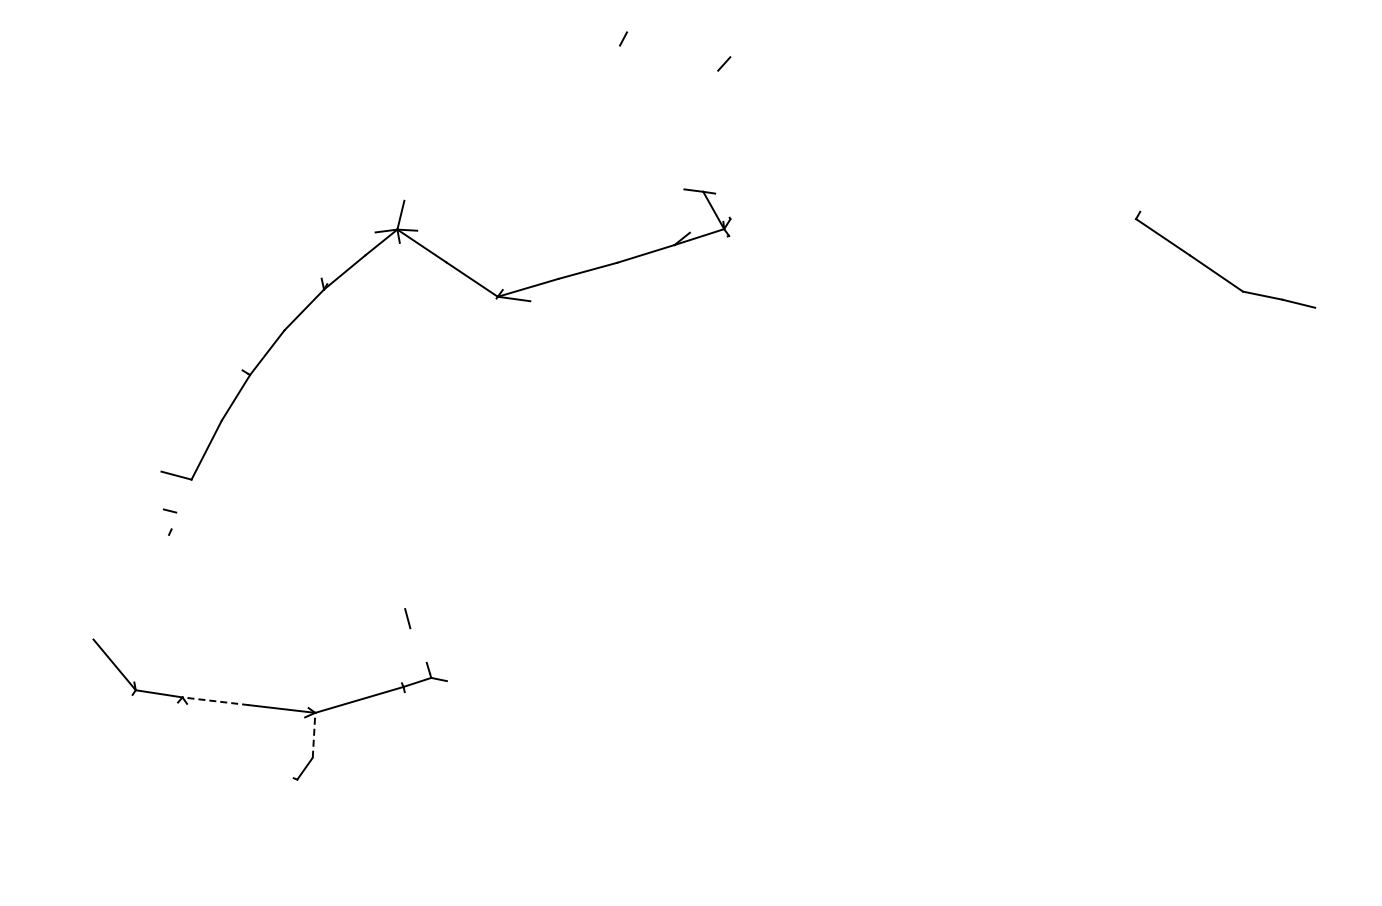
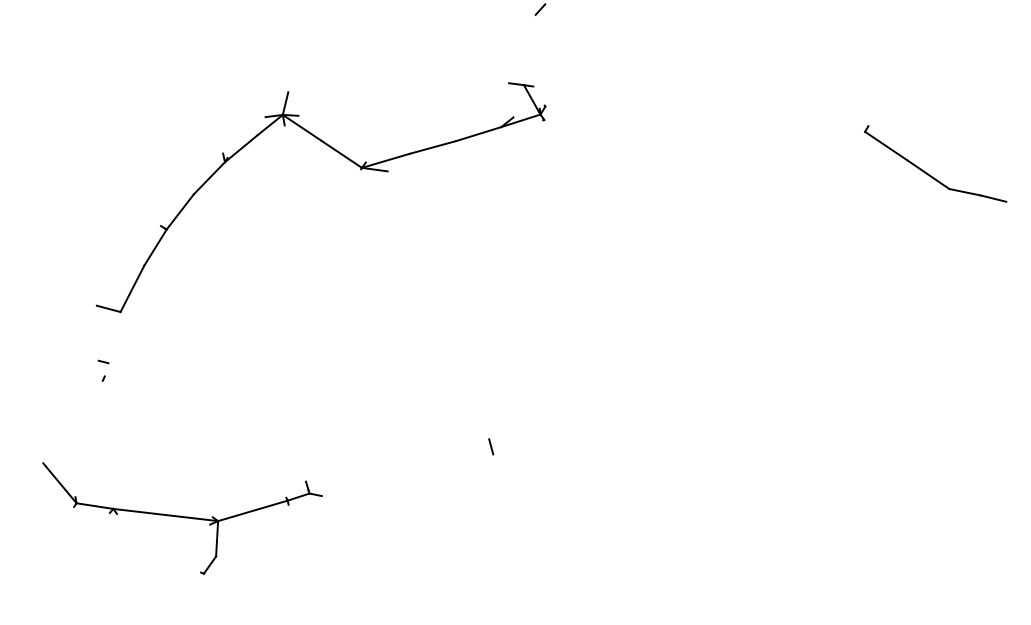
part: (477, 284) -> (345, 158), moved
line: (407, 618) -> (491, 446), moved
line: (215, 701) -> (139, 512), dashed -> solid
line: (314, 734) -> (217, 538), dashed -> solid

